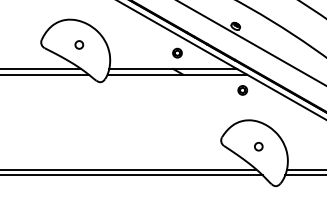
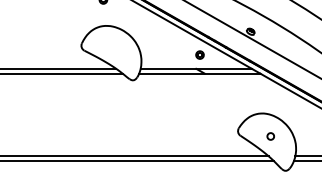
circle: (79, 44) -> (114, 47), removed
part: (242, 90) -> (256, 87), removed

